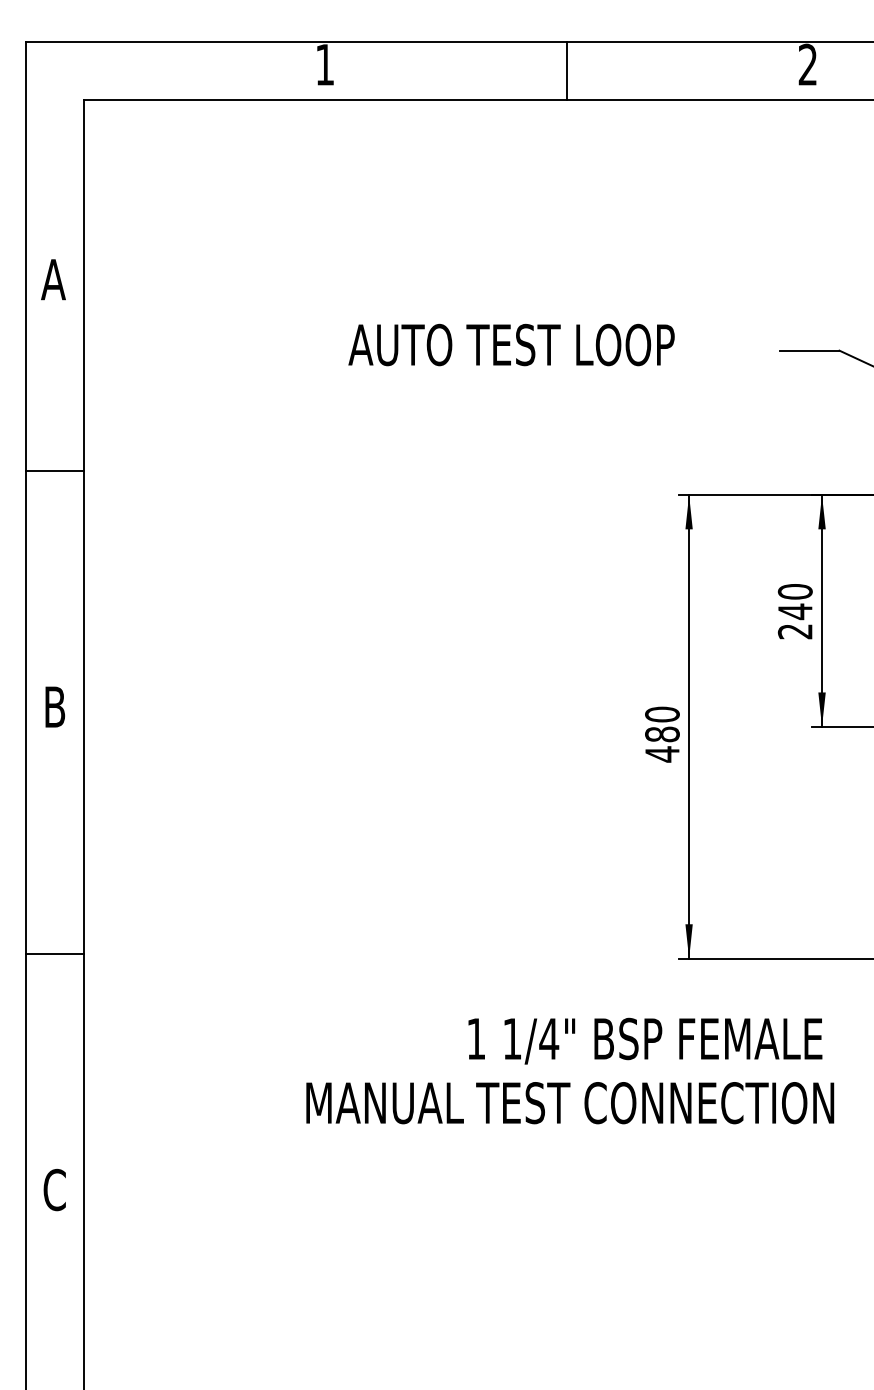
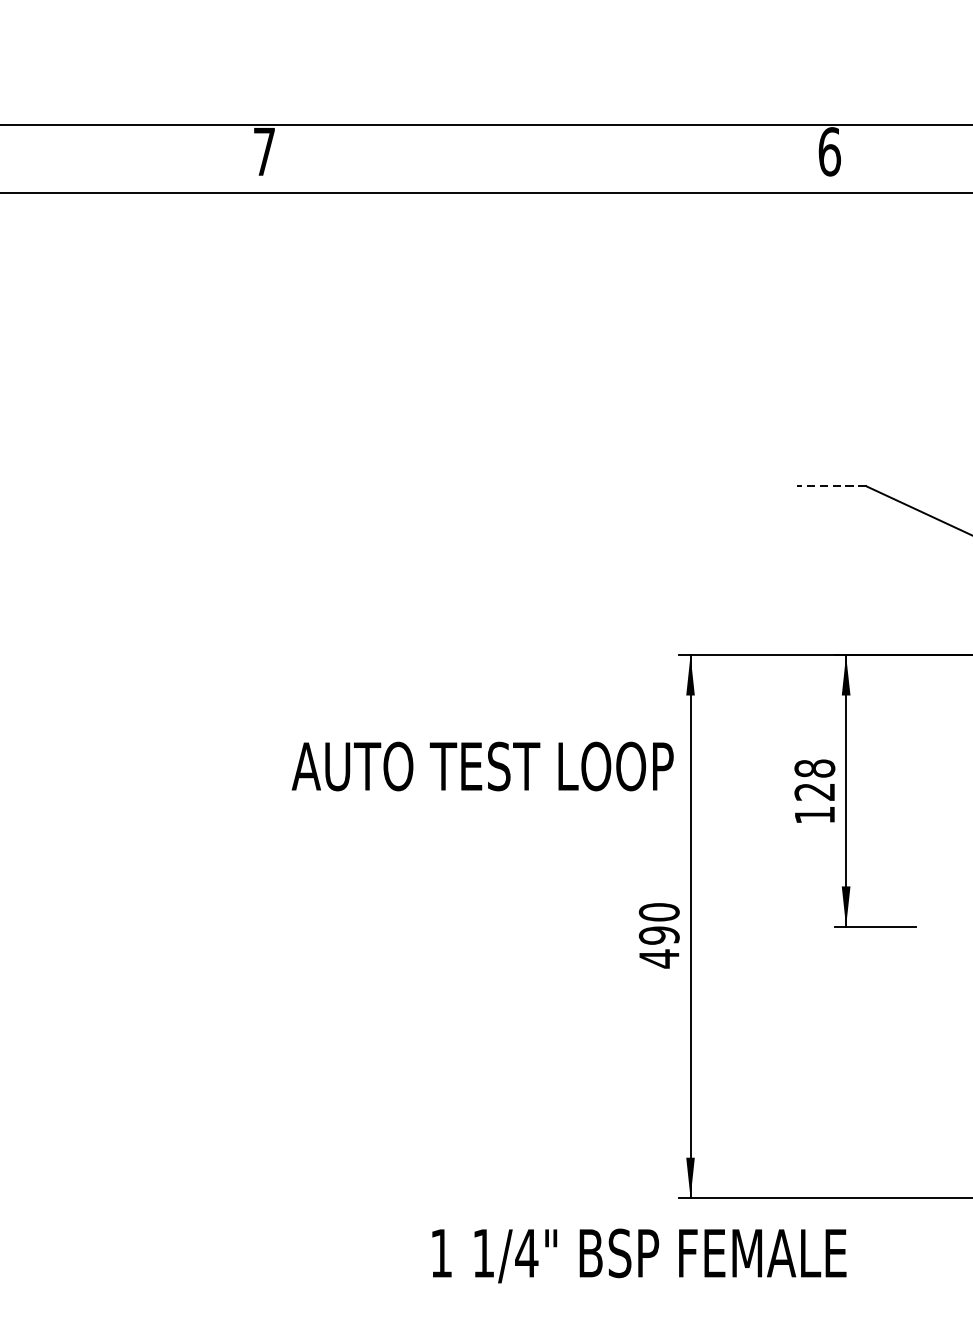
text: (324, 64) -> (263, 151), 1 -> 7
text: (807, 64) -> (829, 151), 2 -> 6
line: (567, 70) -> (548, 158), removed
text: (511, 344) -> (482, 765), moved
line: (809, 350) -> (831, 486), solid -> dashed
text: (794, 611) -> (813, 791), 240 -> 128
text: (662, 734) -> (659, 935), 480 -> 490
text: (645, 1040) -> (639, 1255), moved

